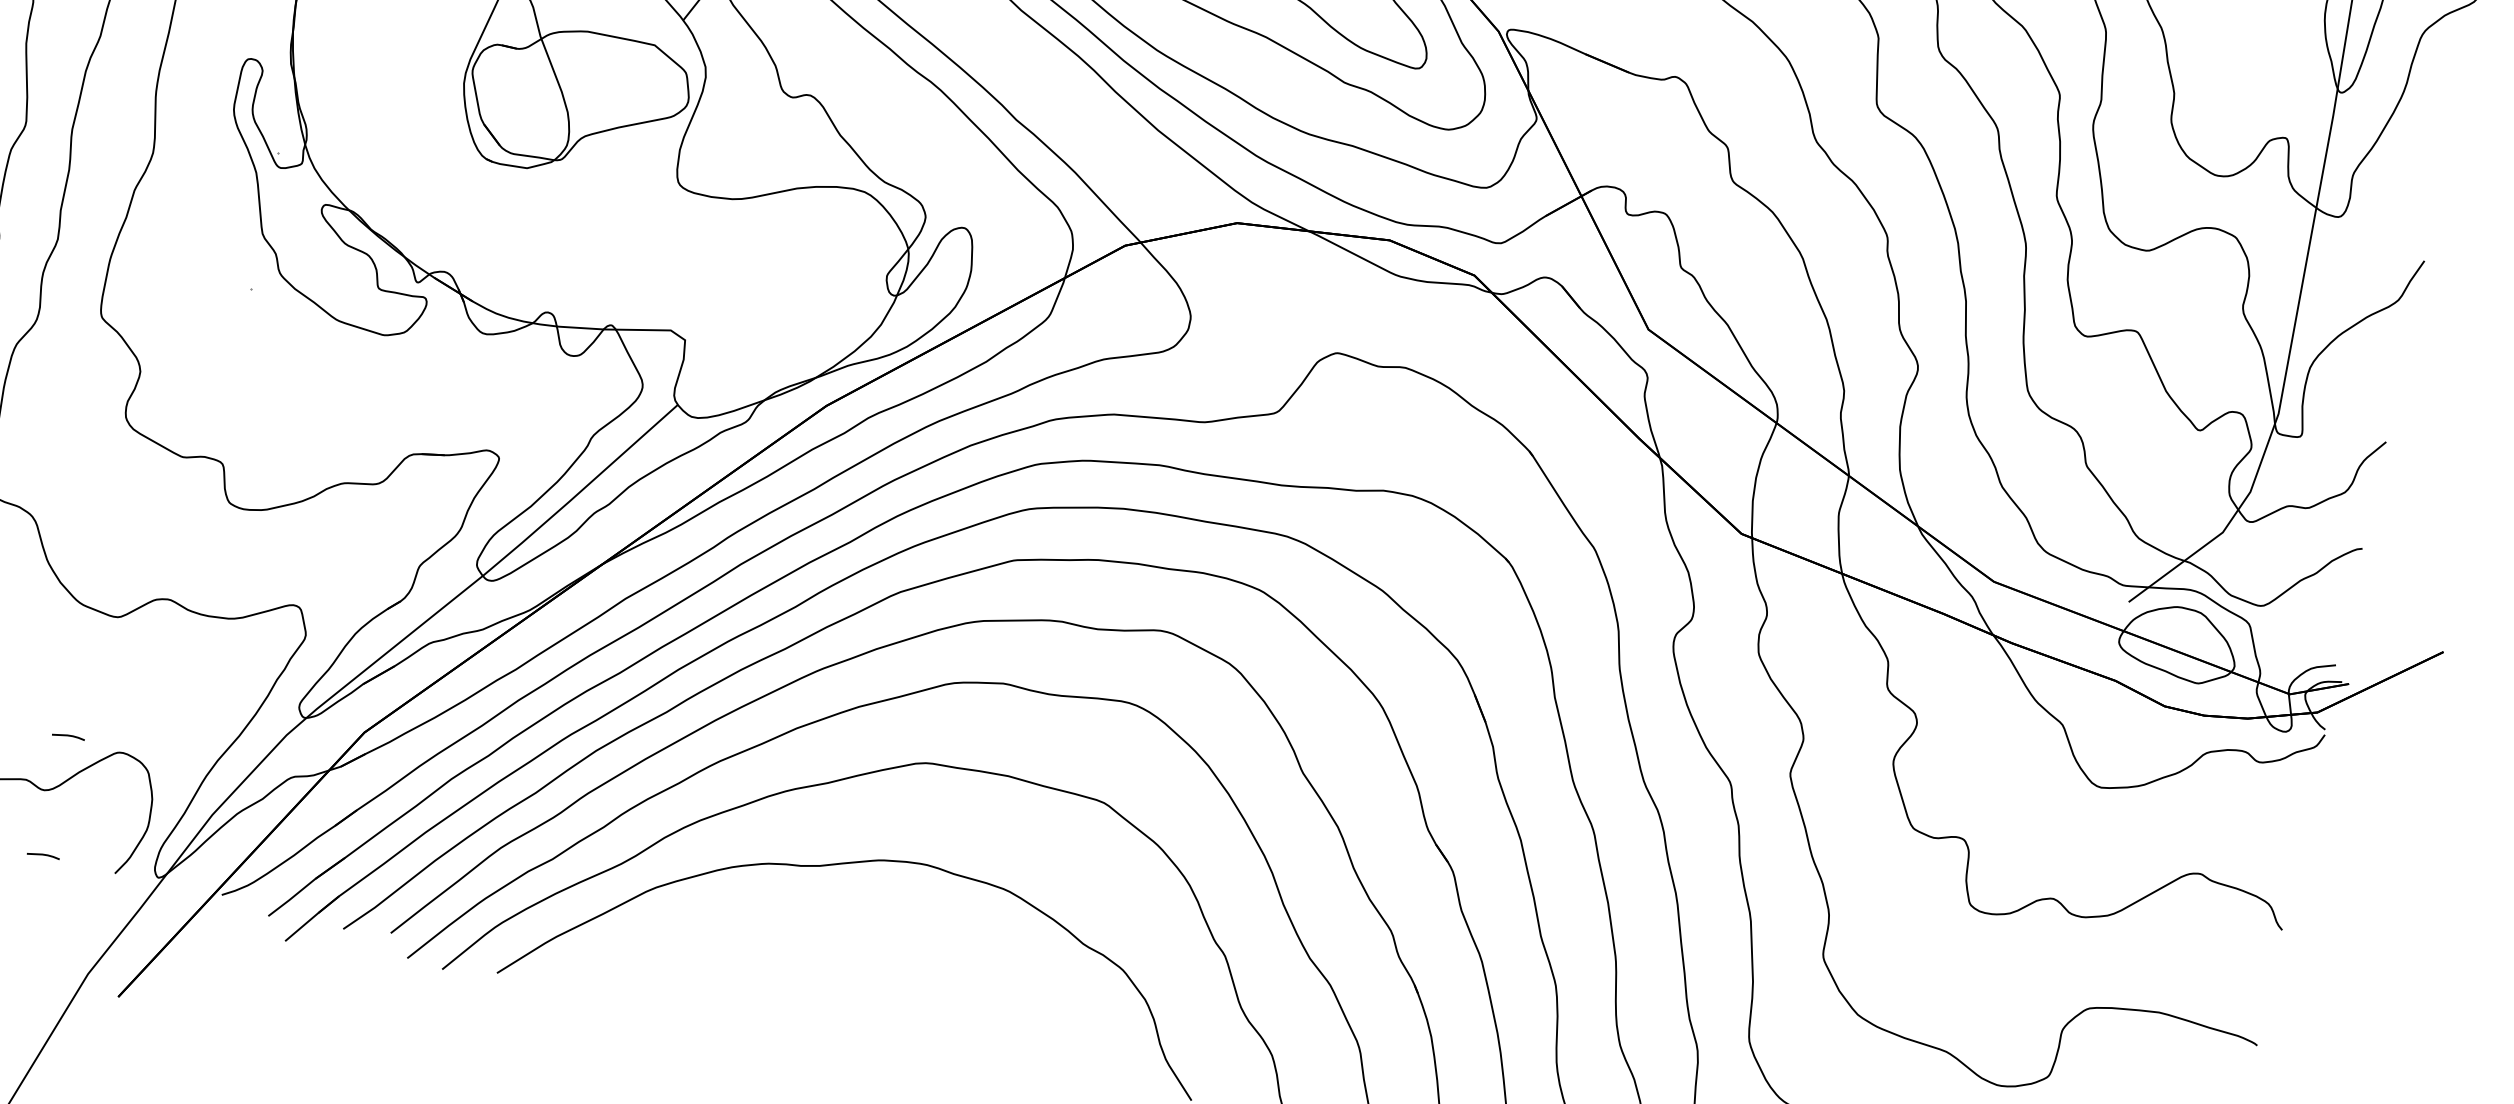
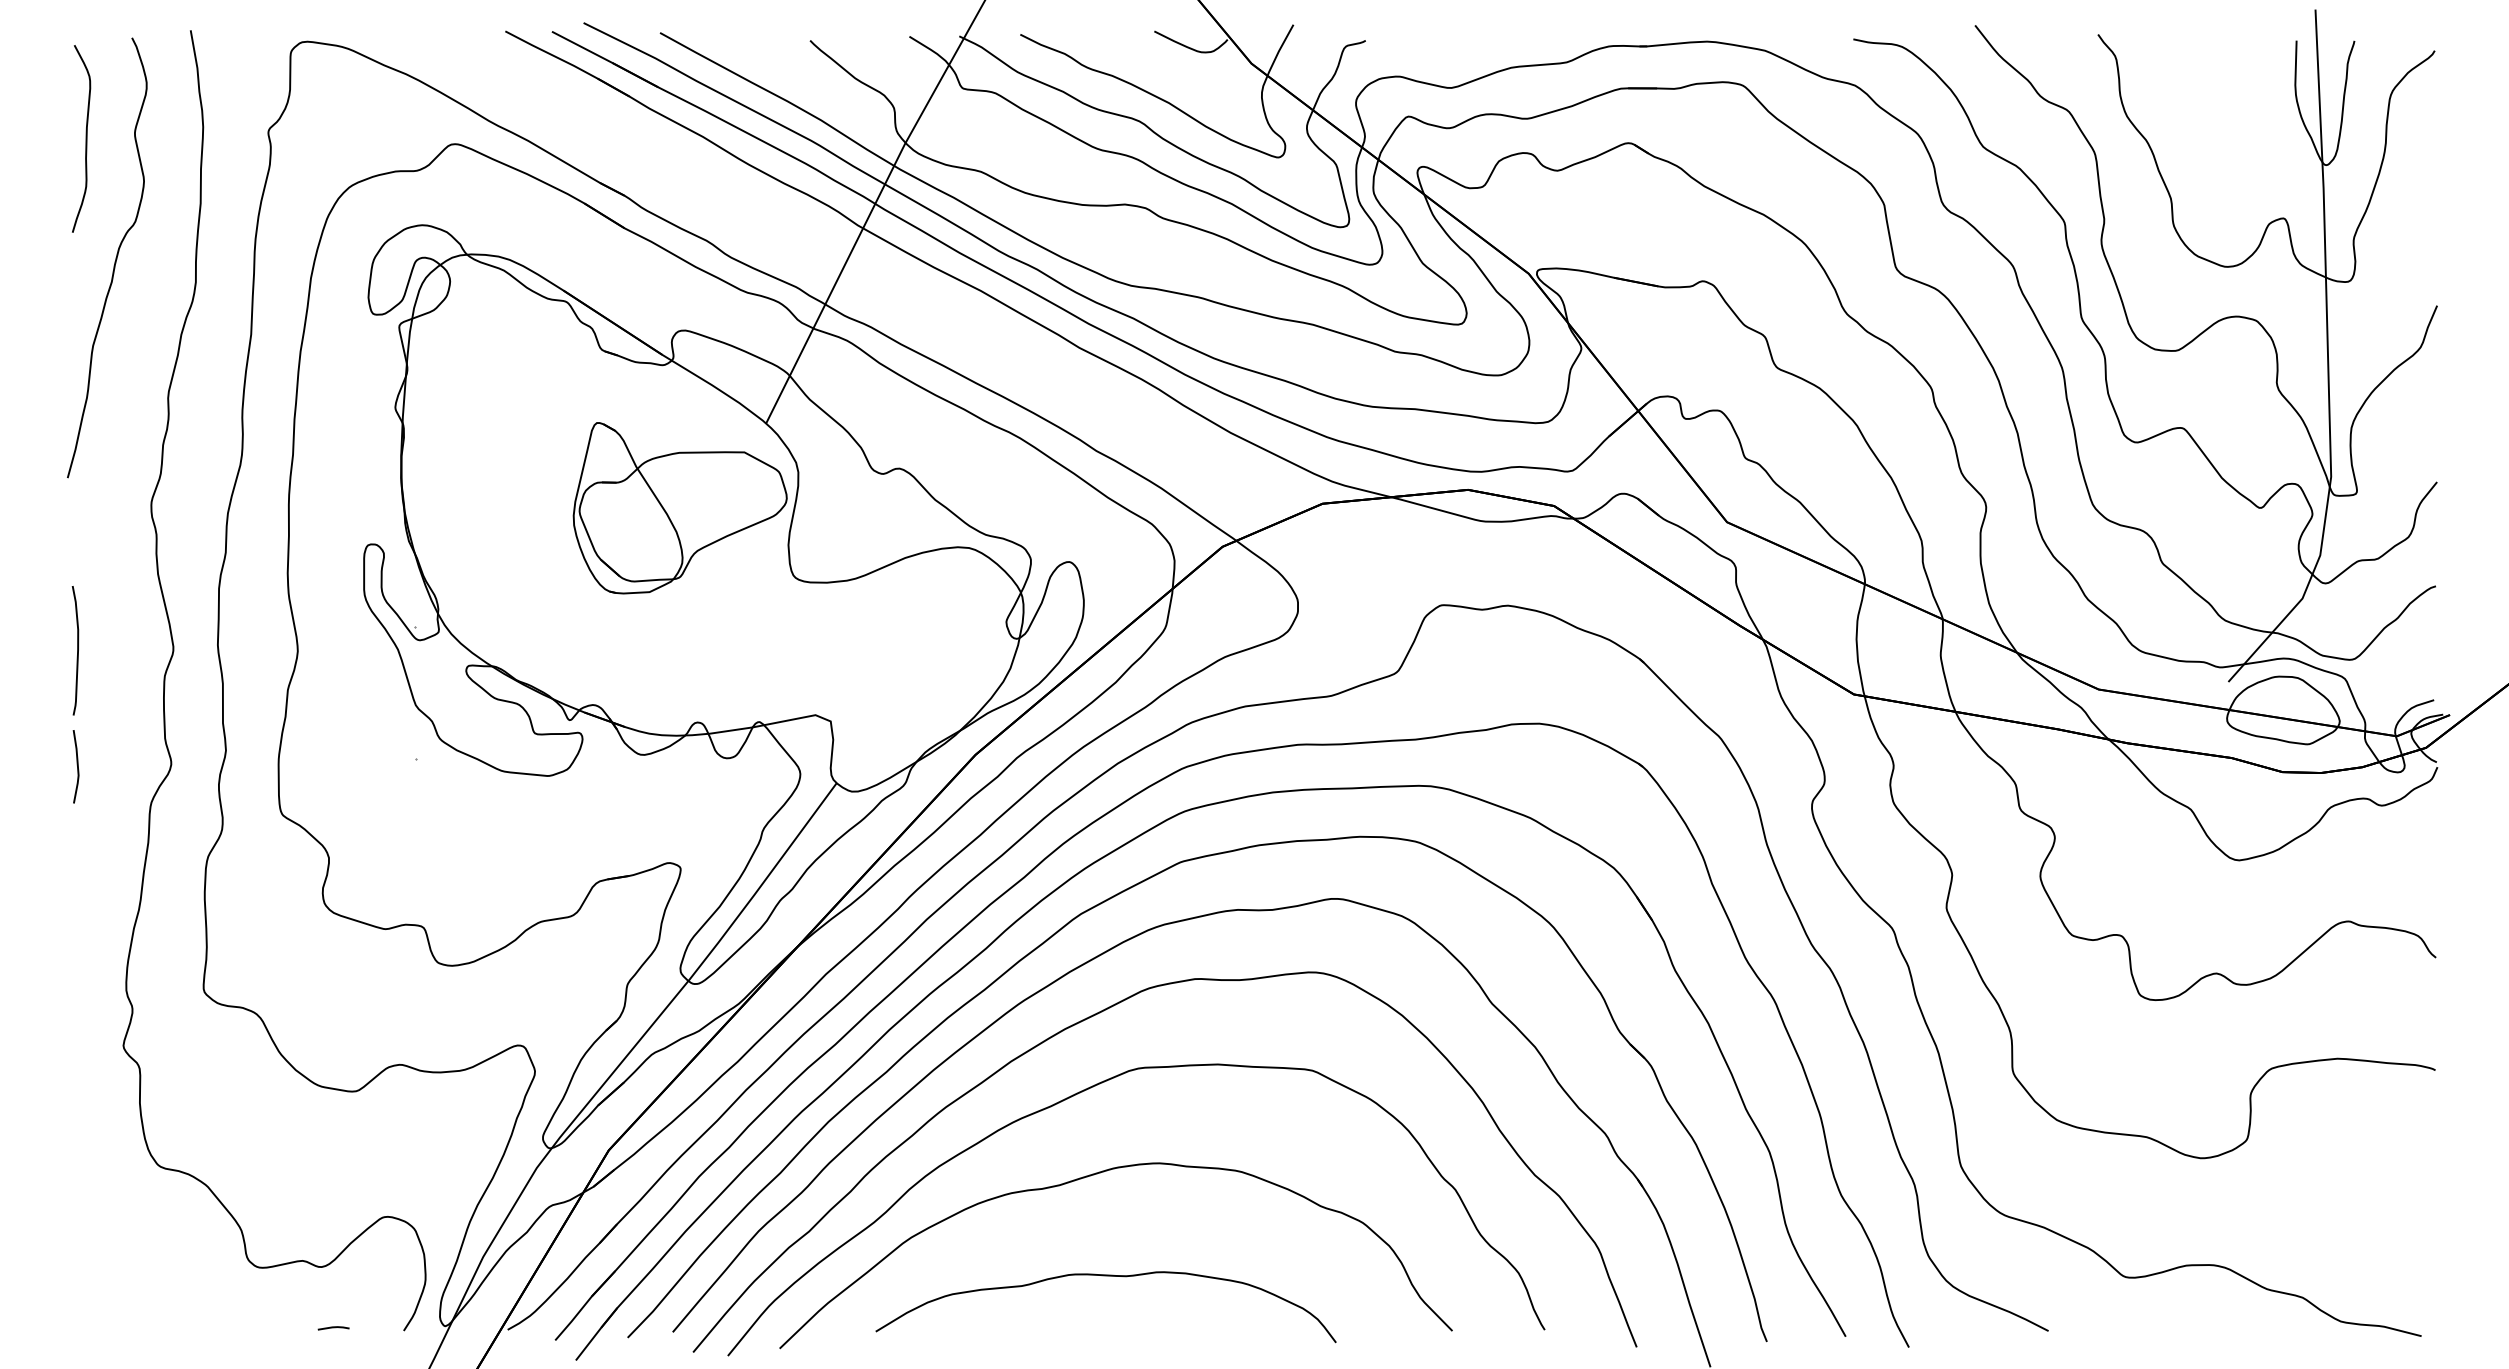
line: (68, 736) -> (333, 1212), removed
curve: (847, 969) -> (1105, 1276), added

